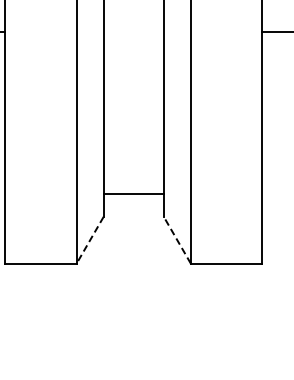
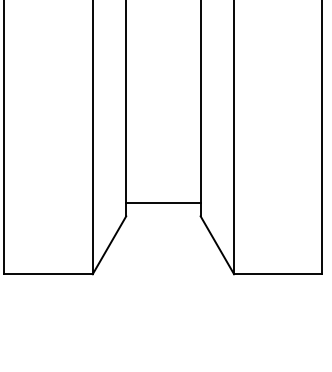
line: (133, 193) -> (163, 202), moved
line: (177, 239) -> (217, 244), dashed -> solid
line: (89, 240) -> (108, 245), dashed -> solid

